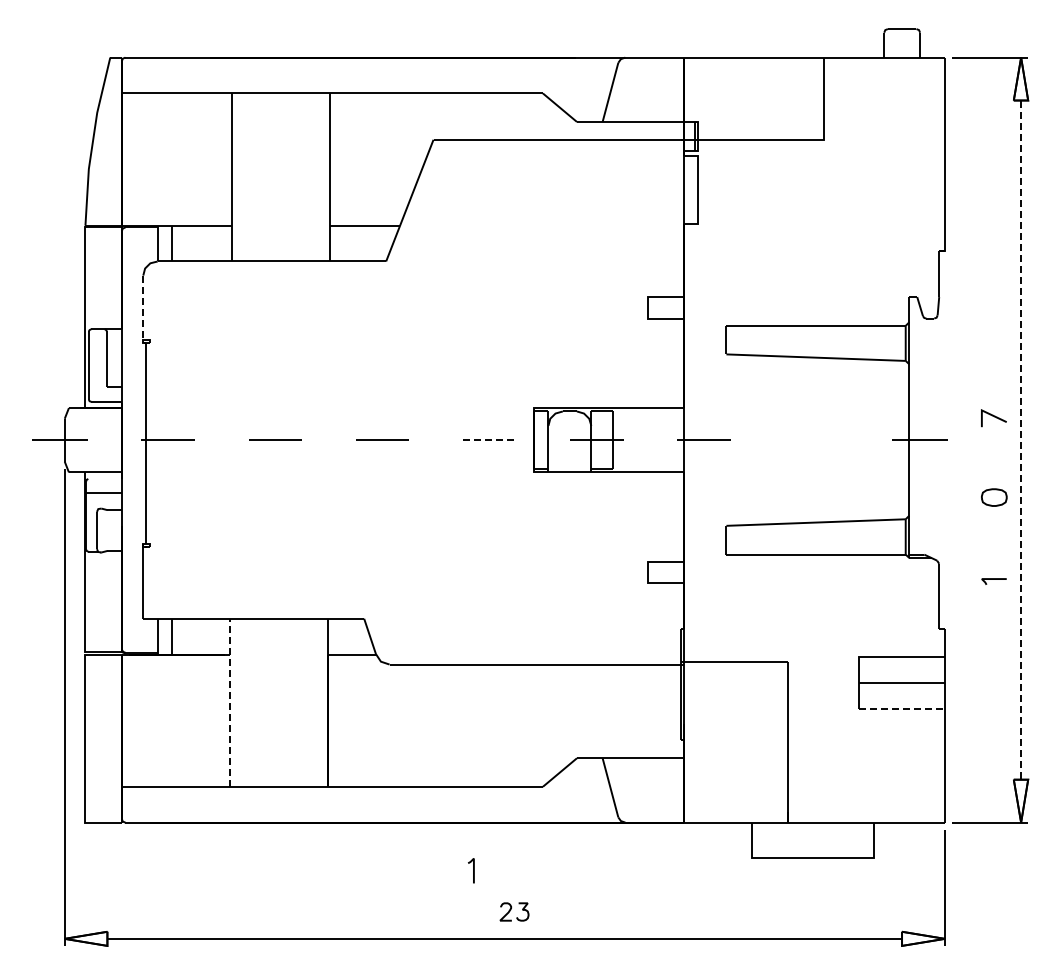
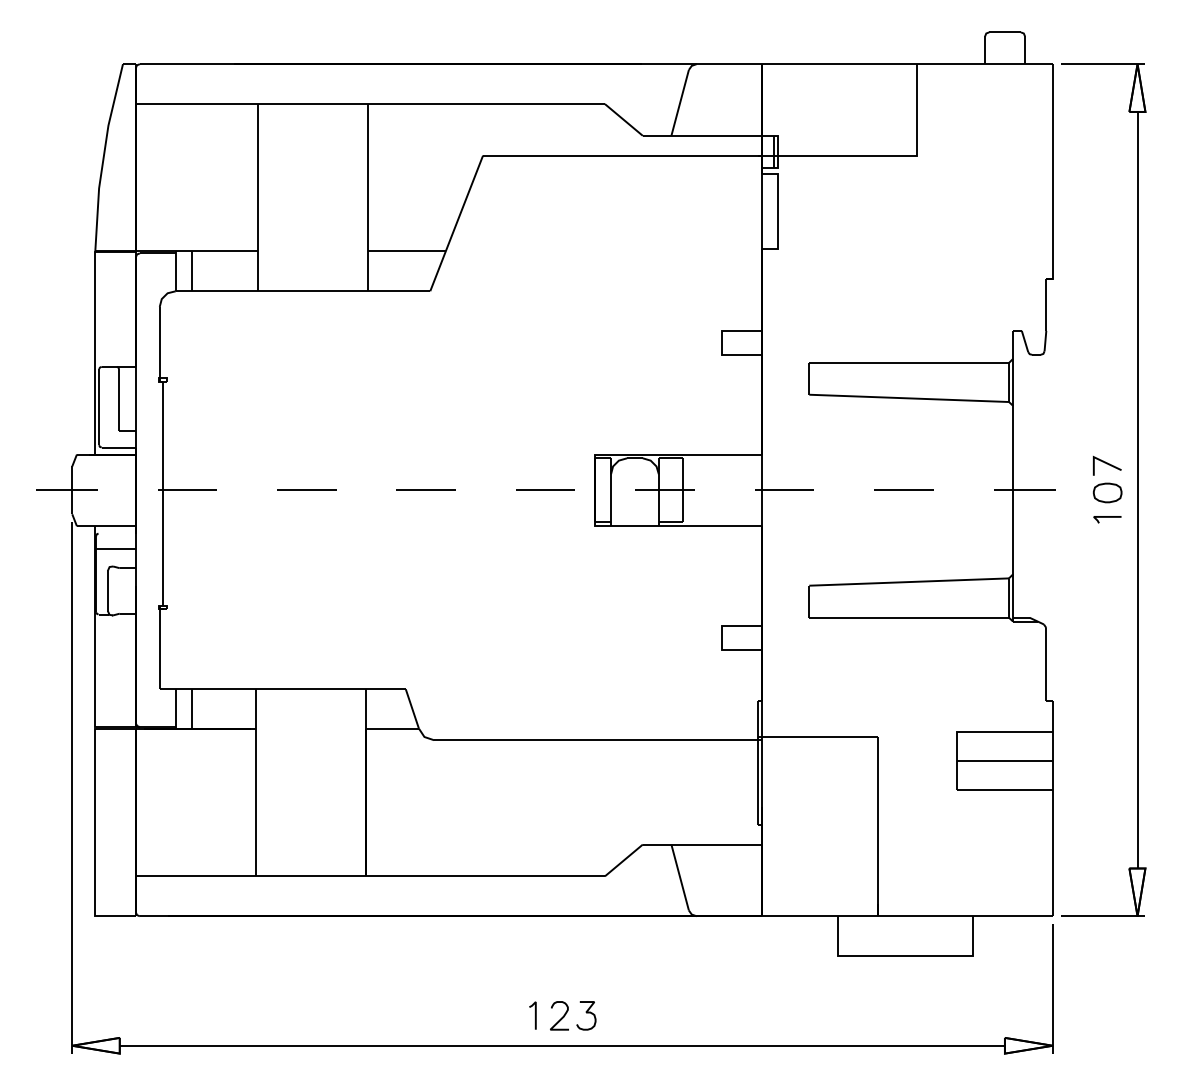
line: (143, 309) -> (159, 344), dashed -> solid
line: (811, 439) -> (904, 489), added
line: (489, 440) -> (545, 490), dashed -> solid
line: (1021, 440) -> (1137, 490), dashed -> solid
part: (994, 497) -> (1107, 492), moved
line: (993, 579) -> (1106, 517), moved
line: (229, 702) -> (255, 782), dashed -> solid
line: (902, 709) -> (1005, 790), dashed -> solid
line: (473, 870) -> (535, 1015), moved
part: (514, 911) -> (573, 1015), size x1.43

